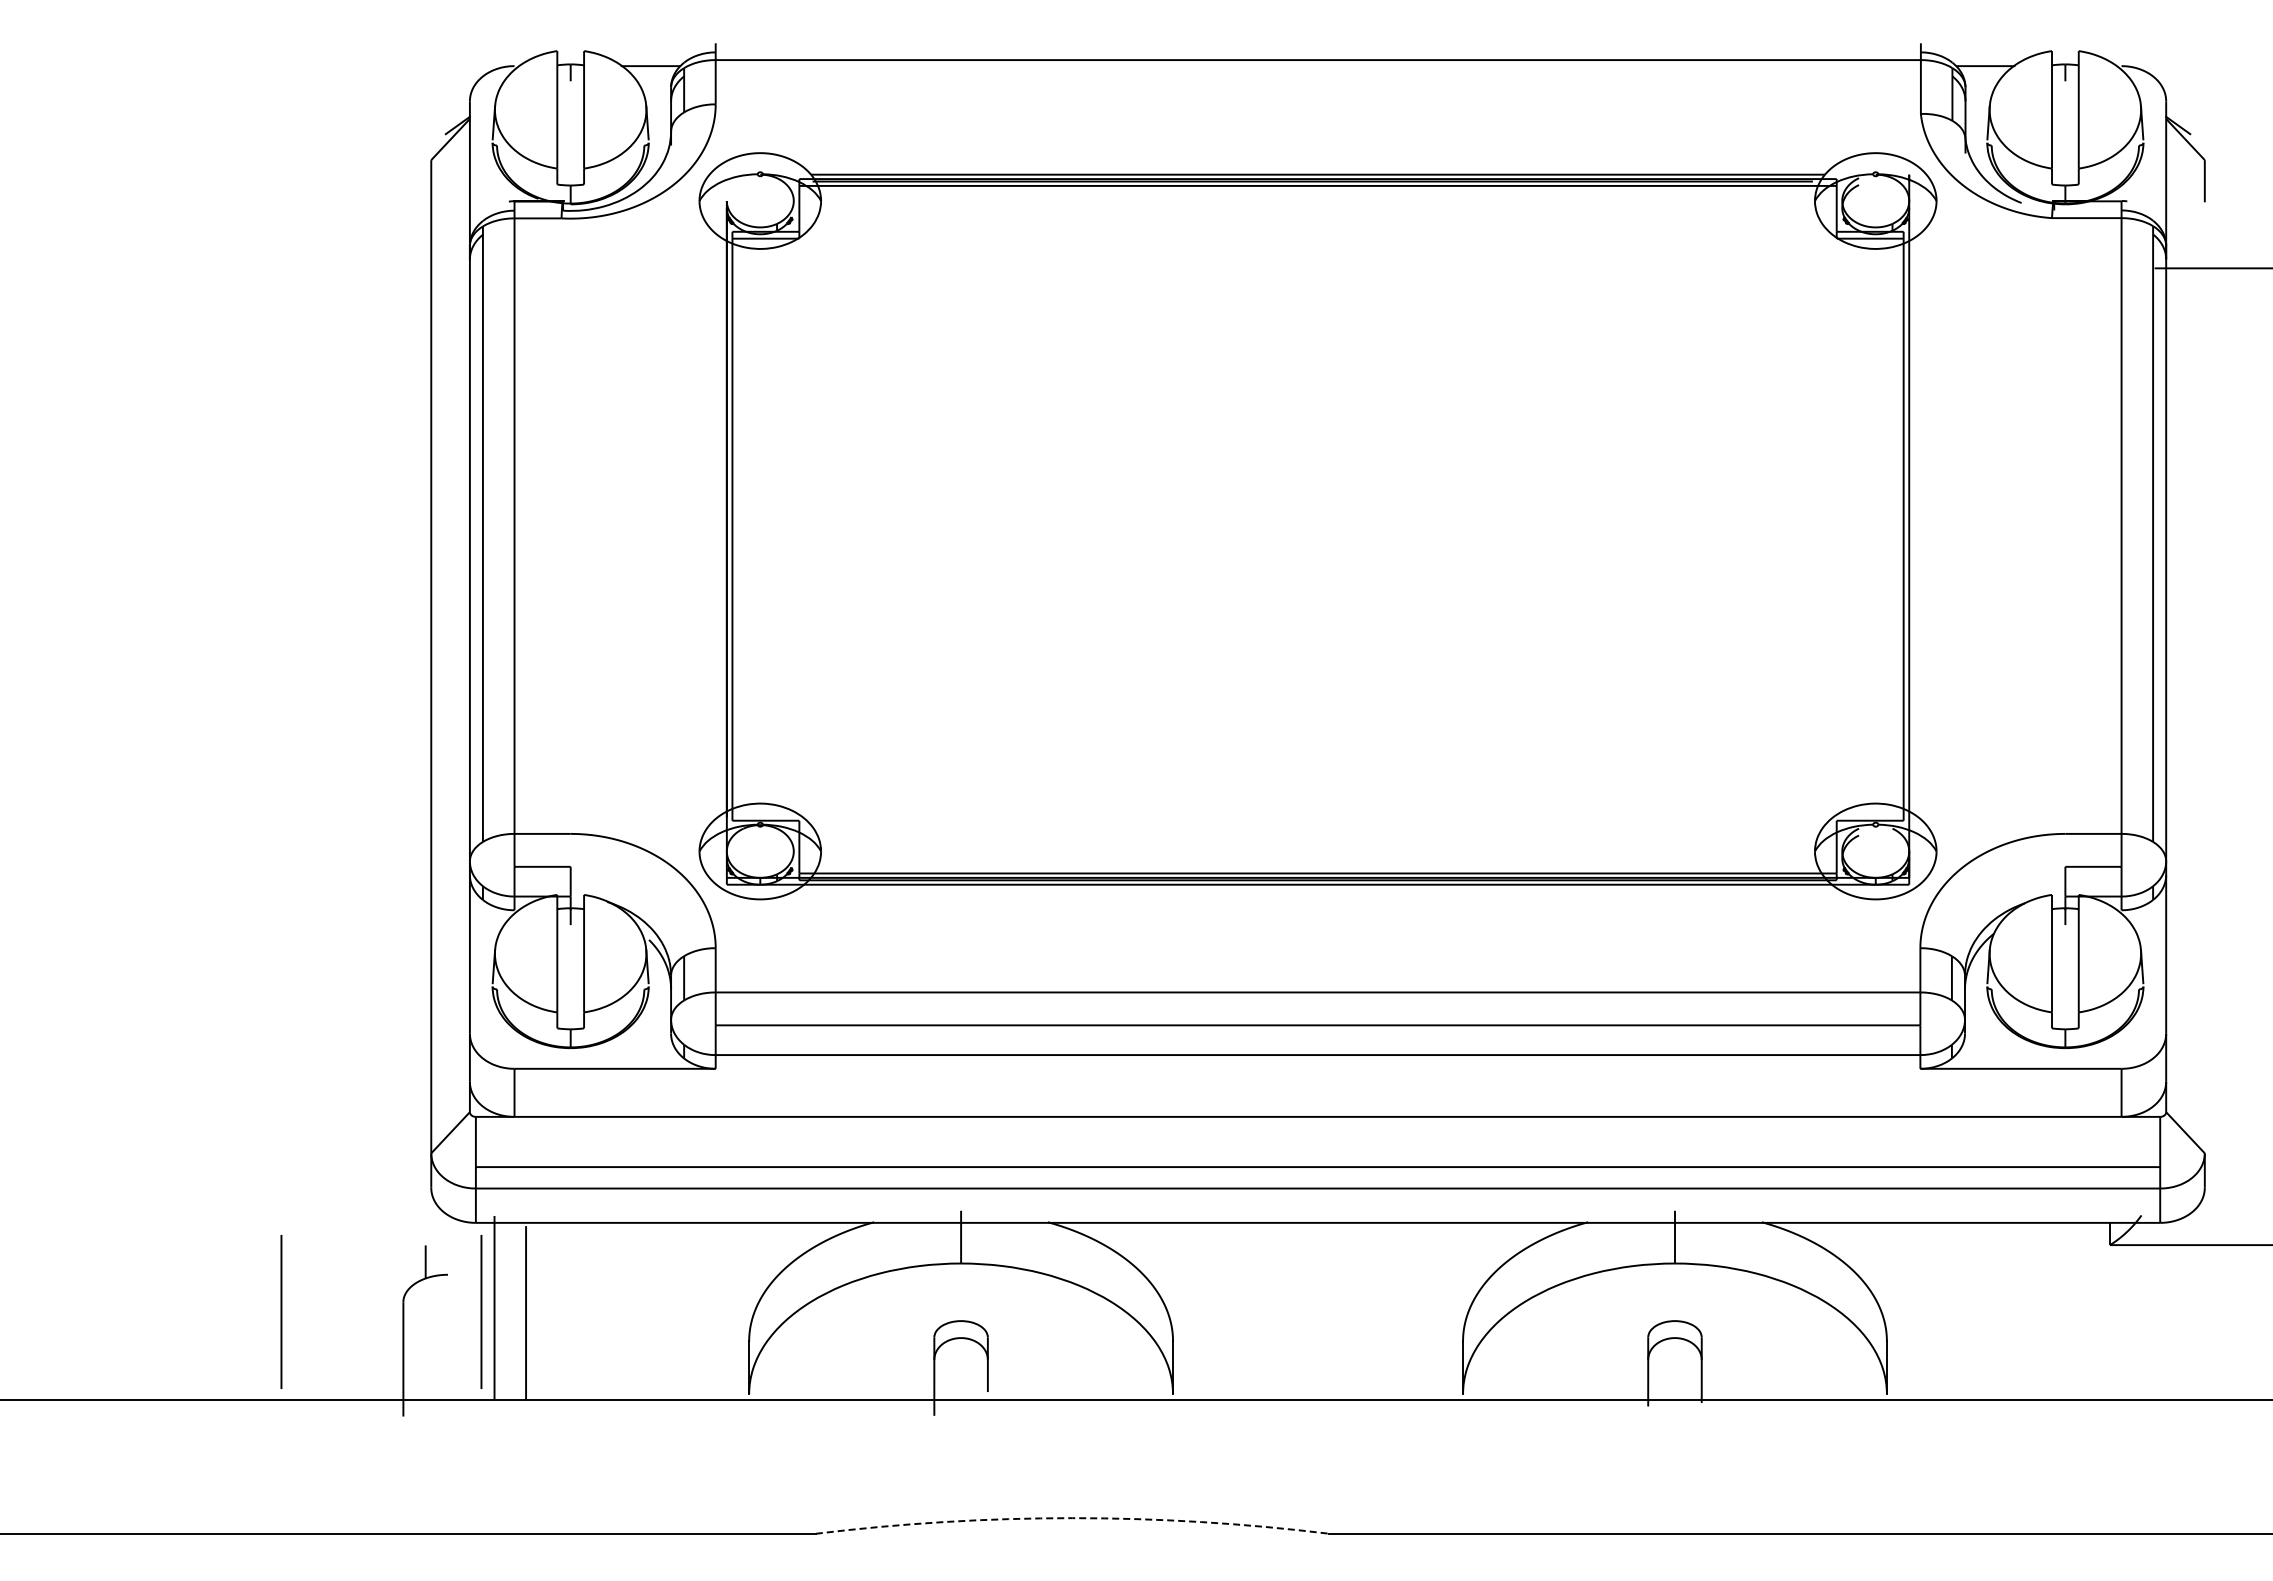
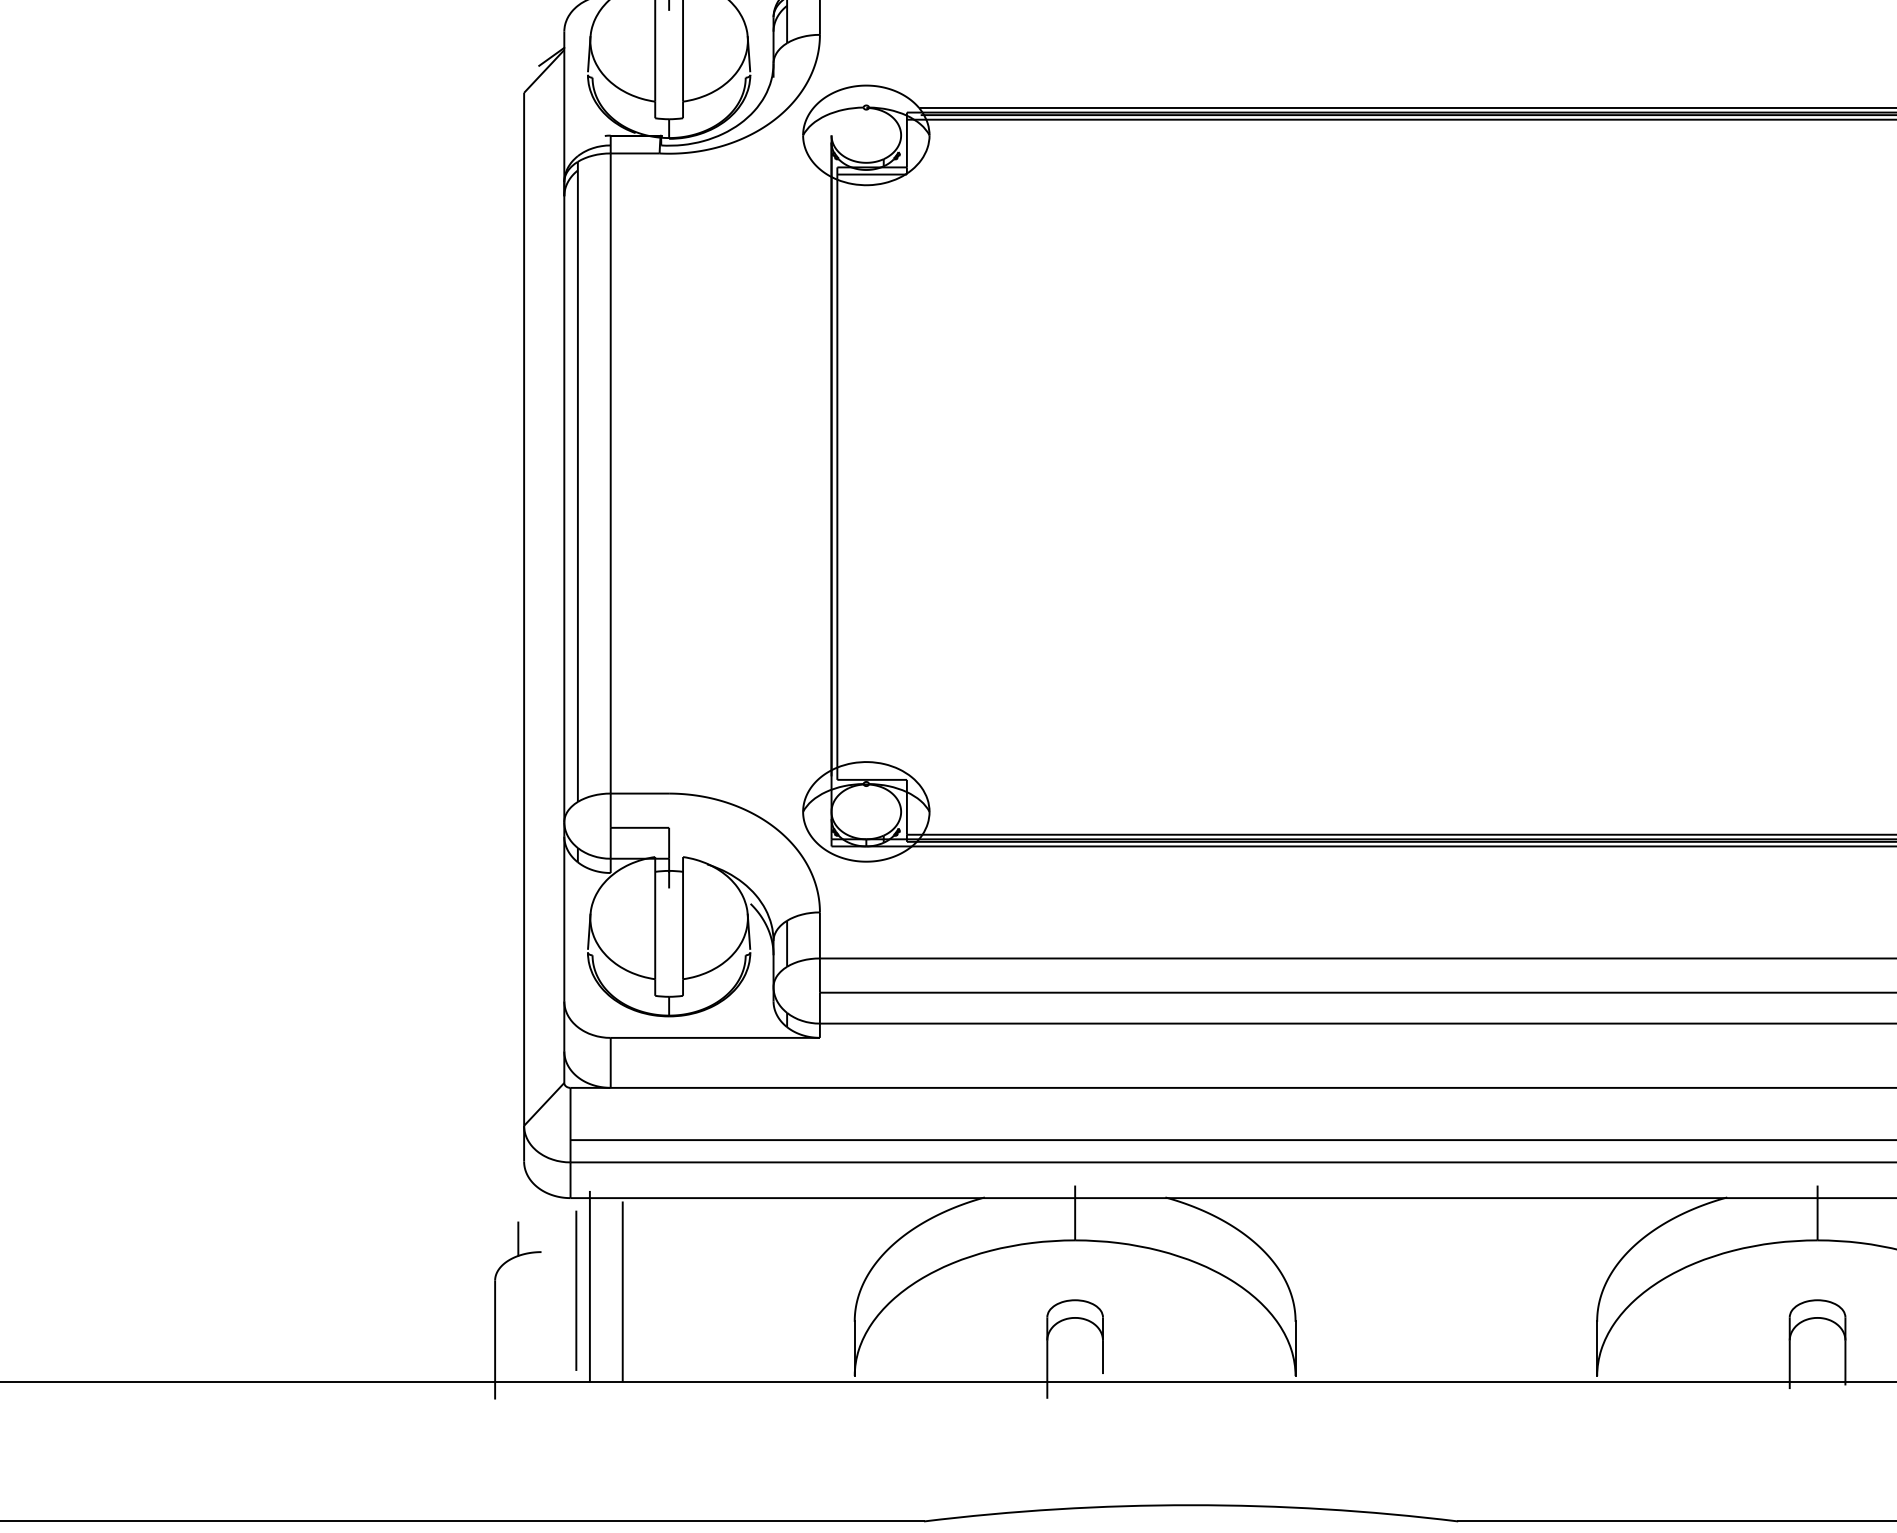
line: (281, 1311) -> (368, 1290), removed
arc: (1072, 1518) -> (1191, 1505), dashed -> solid

